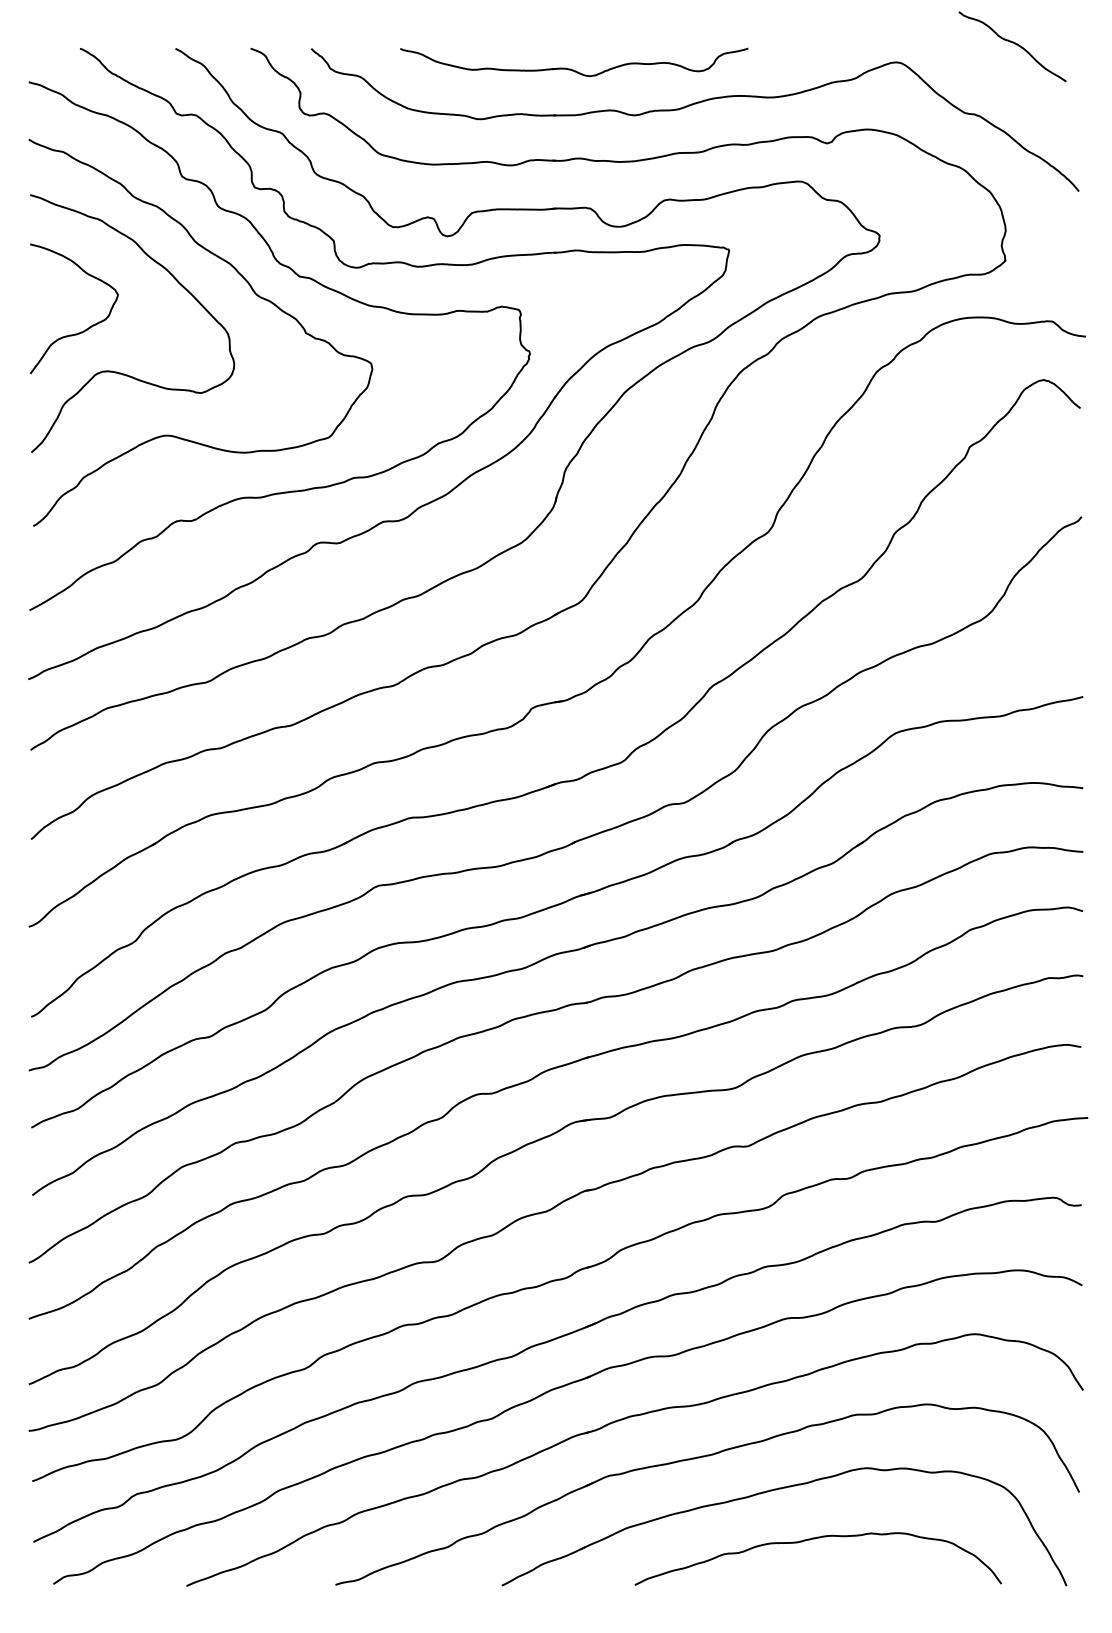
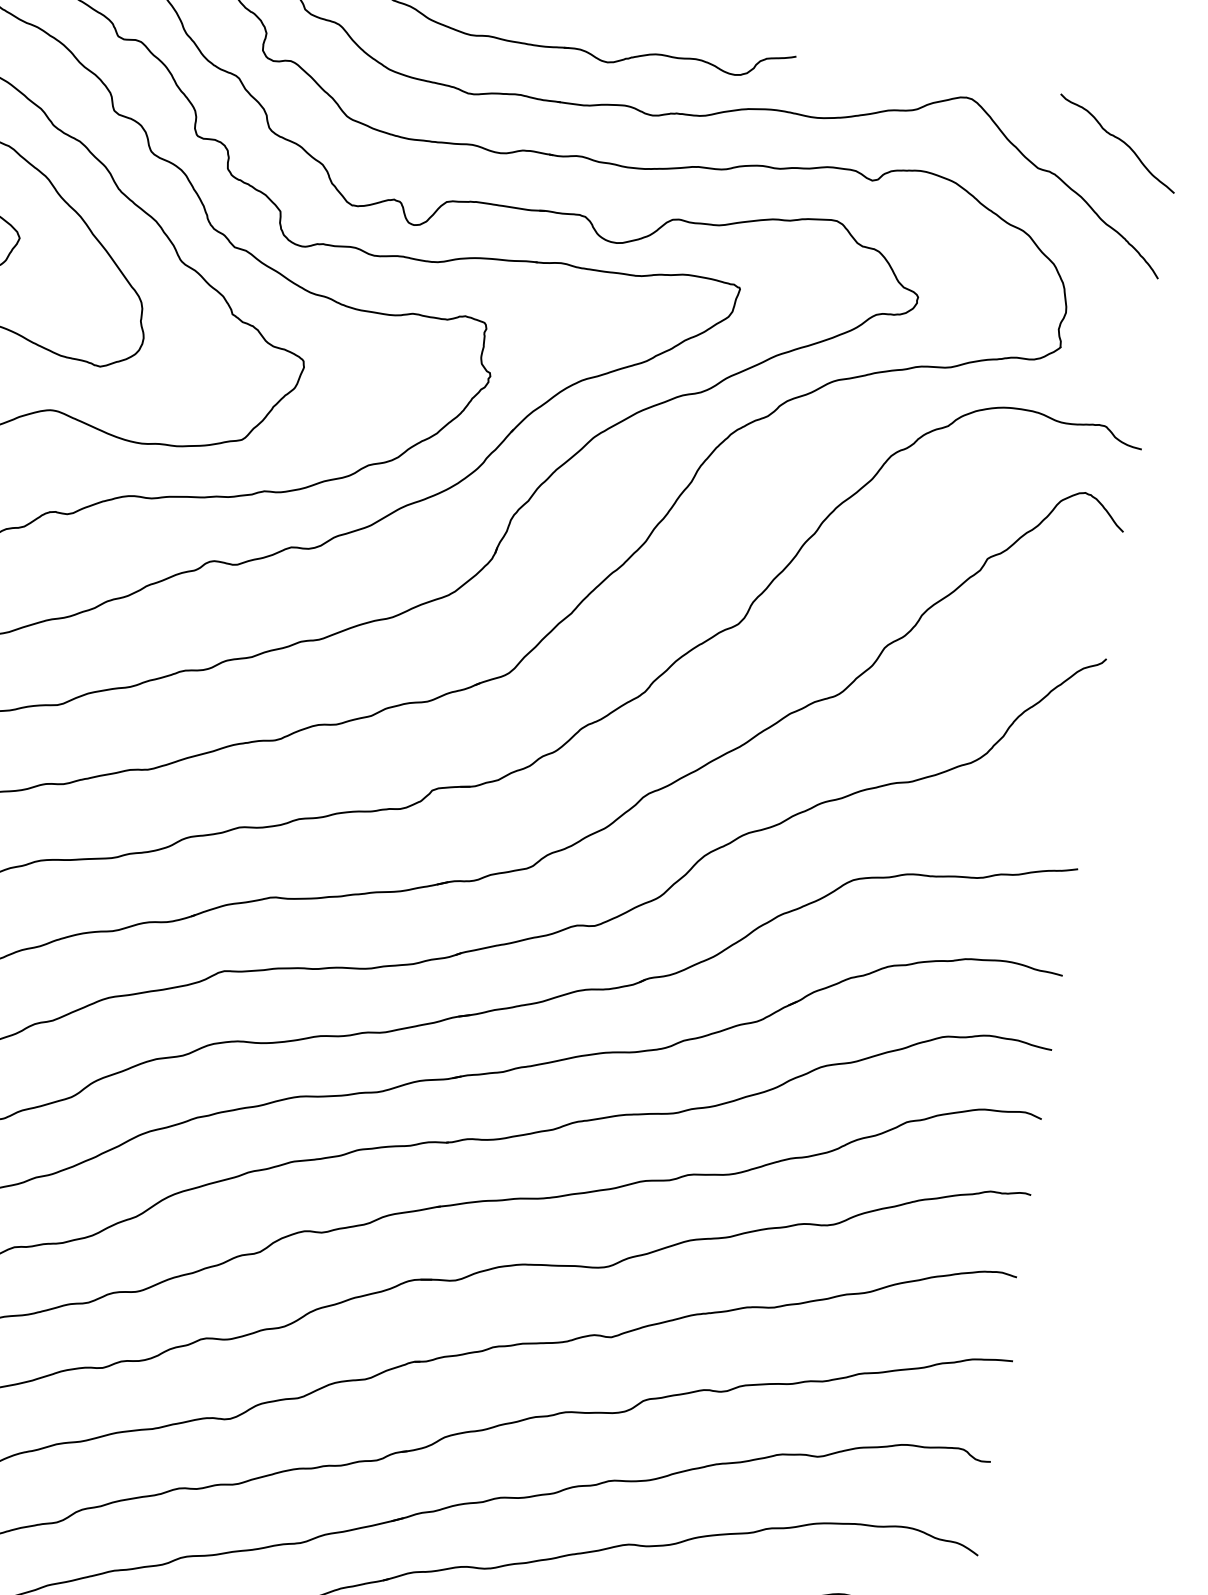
curve: (1014, 44) -> (1120, 141), moved

